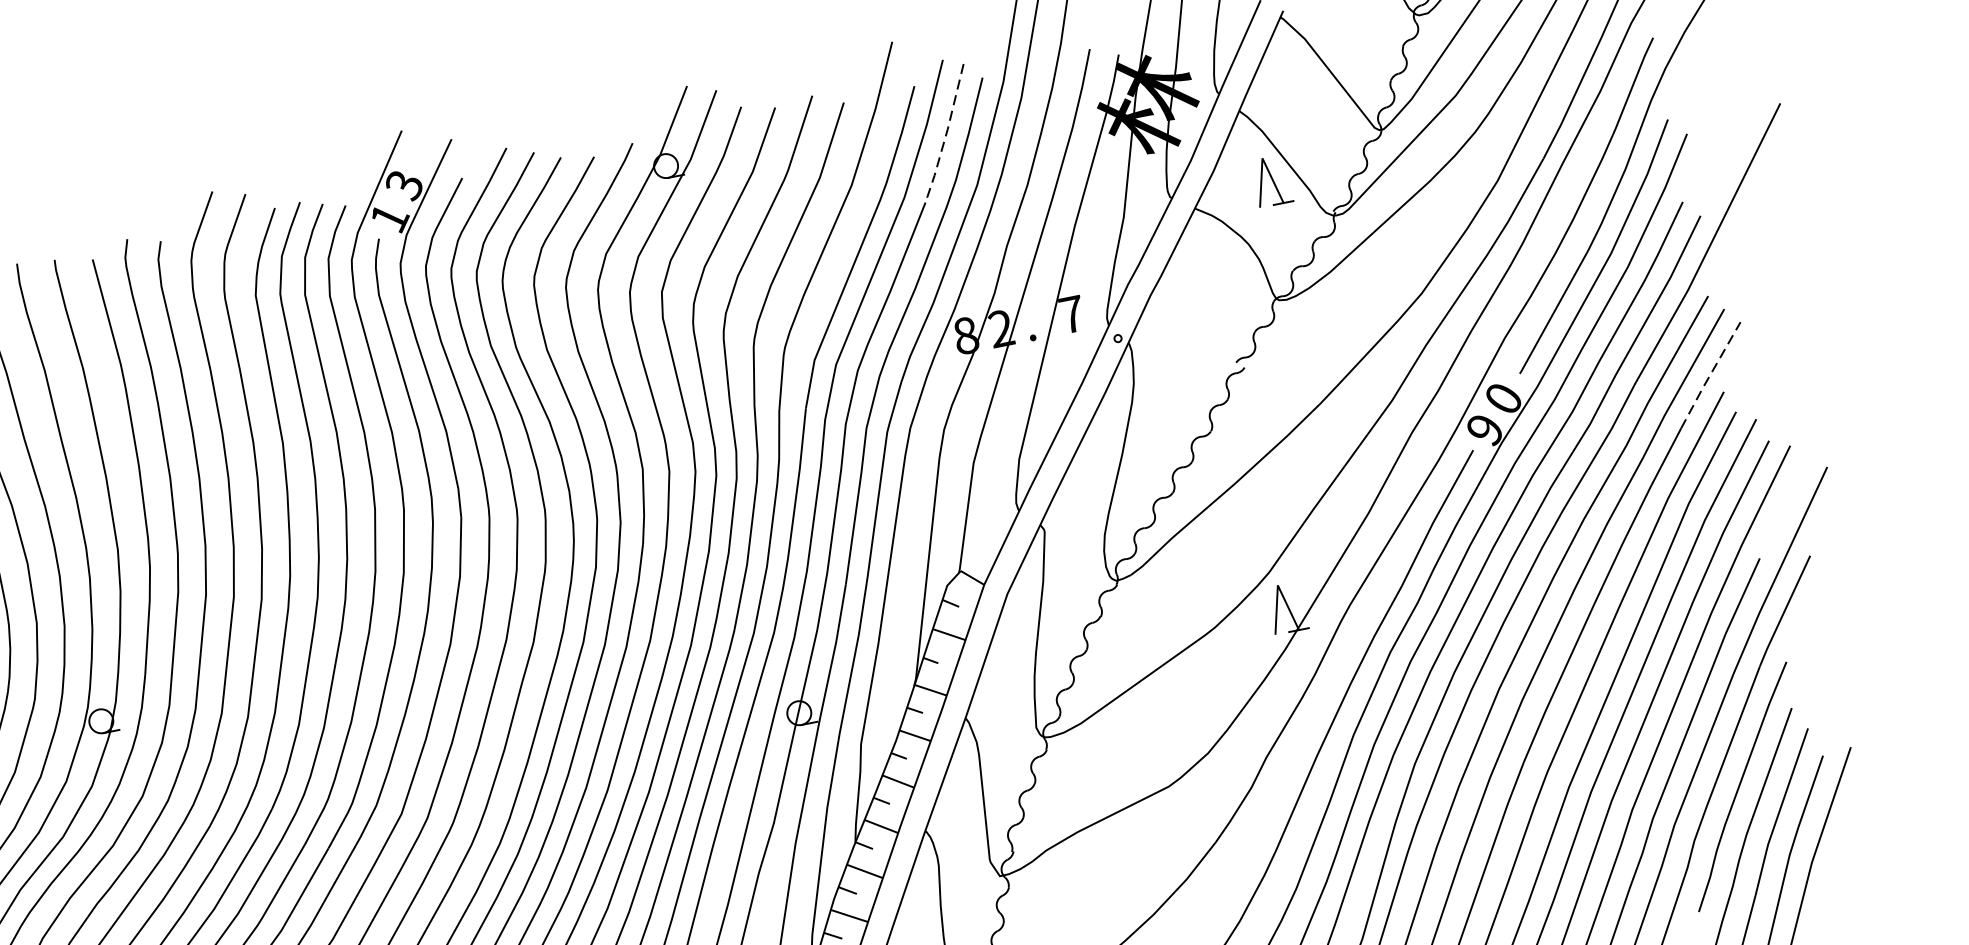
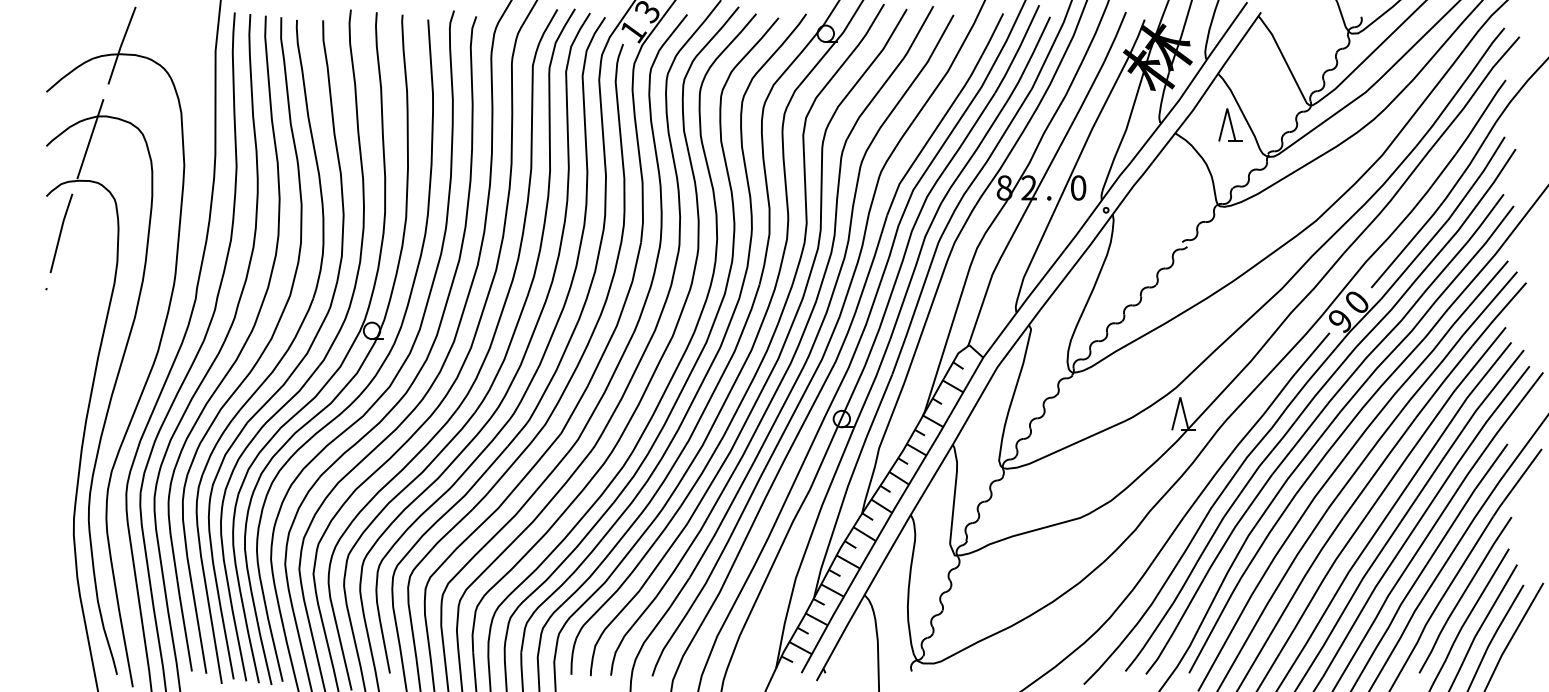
line: (946, 134) -> (1018, 50), dashed -> solid
text: (1071, 313) -> (1078, 187), 7 -> 0
line: (1711, 375) -> (1499, 314), dashed -> solid

